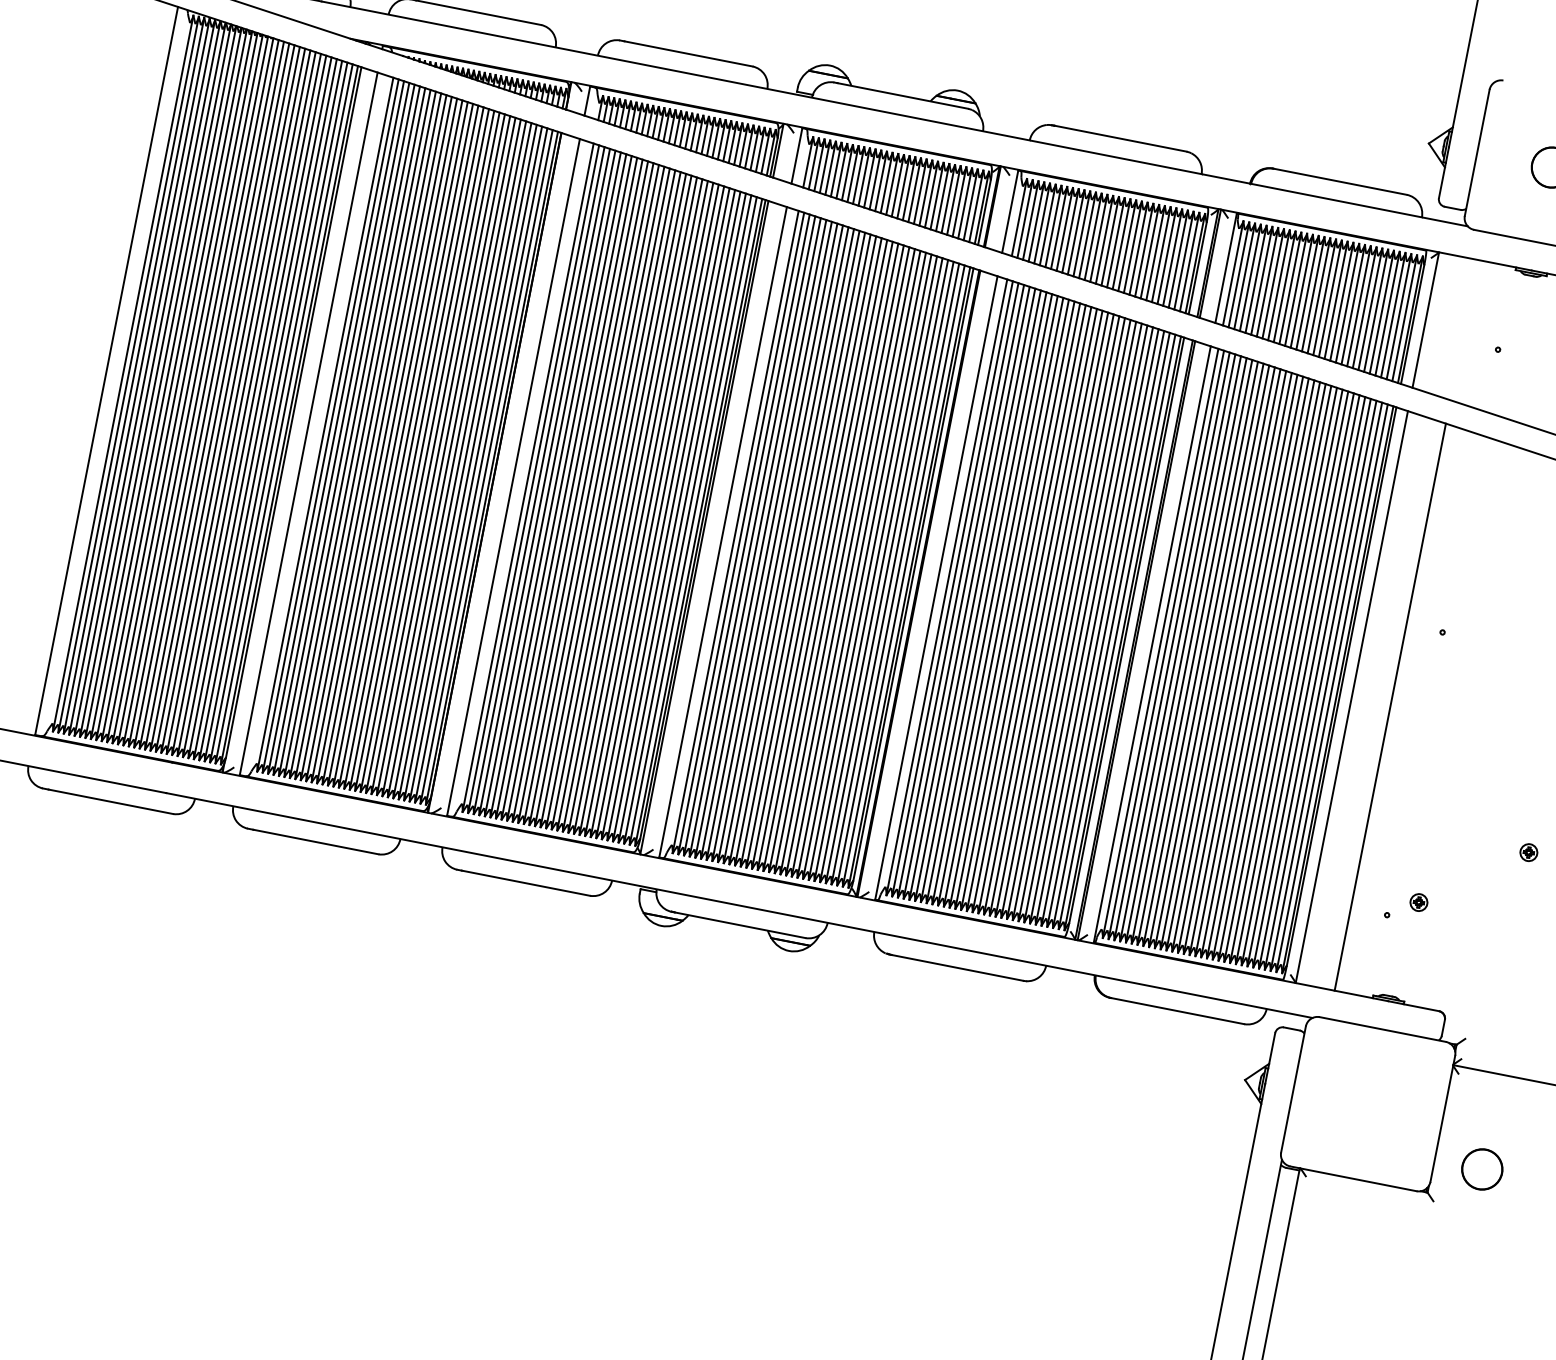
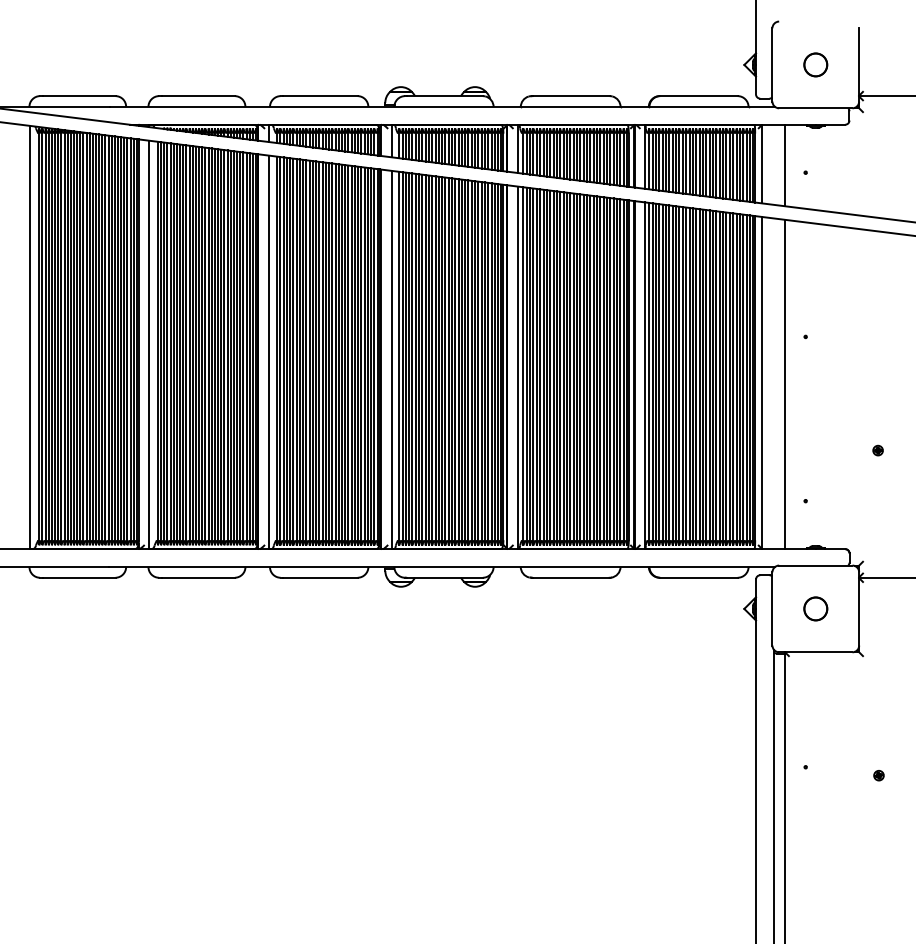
line: (1464, 330) -> (784, 165), added
part: (1417, 902) -> (821, 490), removed
circle: (1481, 1168) -> (815, 608), moved

